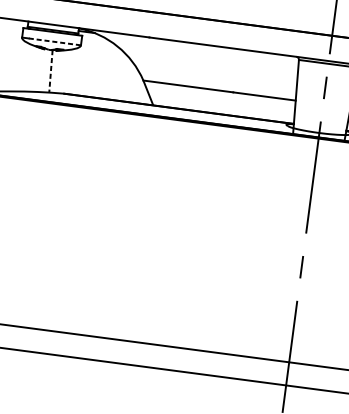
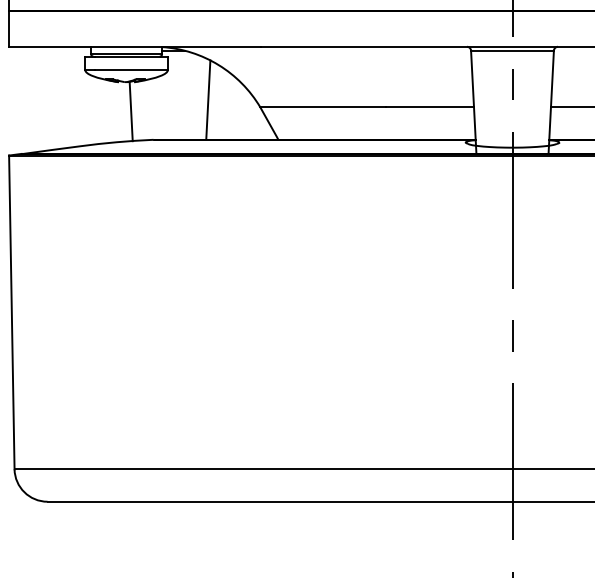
line: (55, 42) -> (131, 70), dashed -> solid
line: (107, 70) -> (208, 99), added
line: (51, 71) -> (131, 111), dashed -> solid

